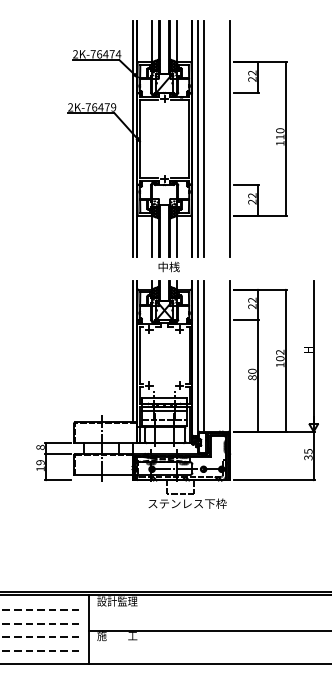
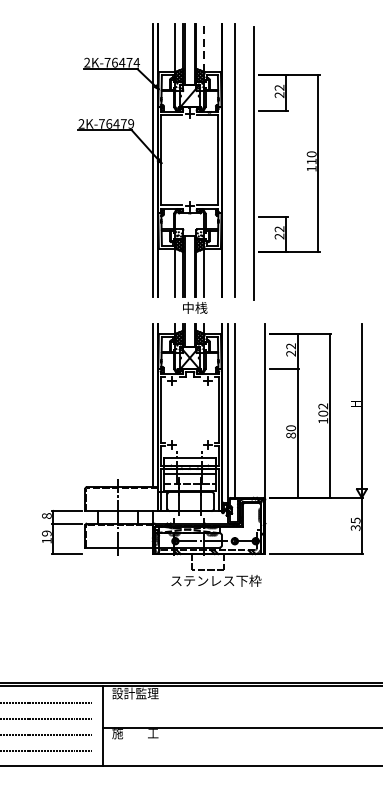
line: (177, 41) -> (204, 47), solid -> dashed
line: (198, 138) -> (228, 159), removed
part: (276, 138) -> (307, 163), moved

